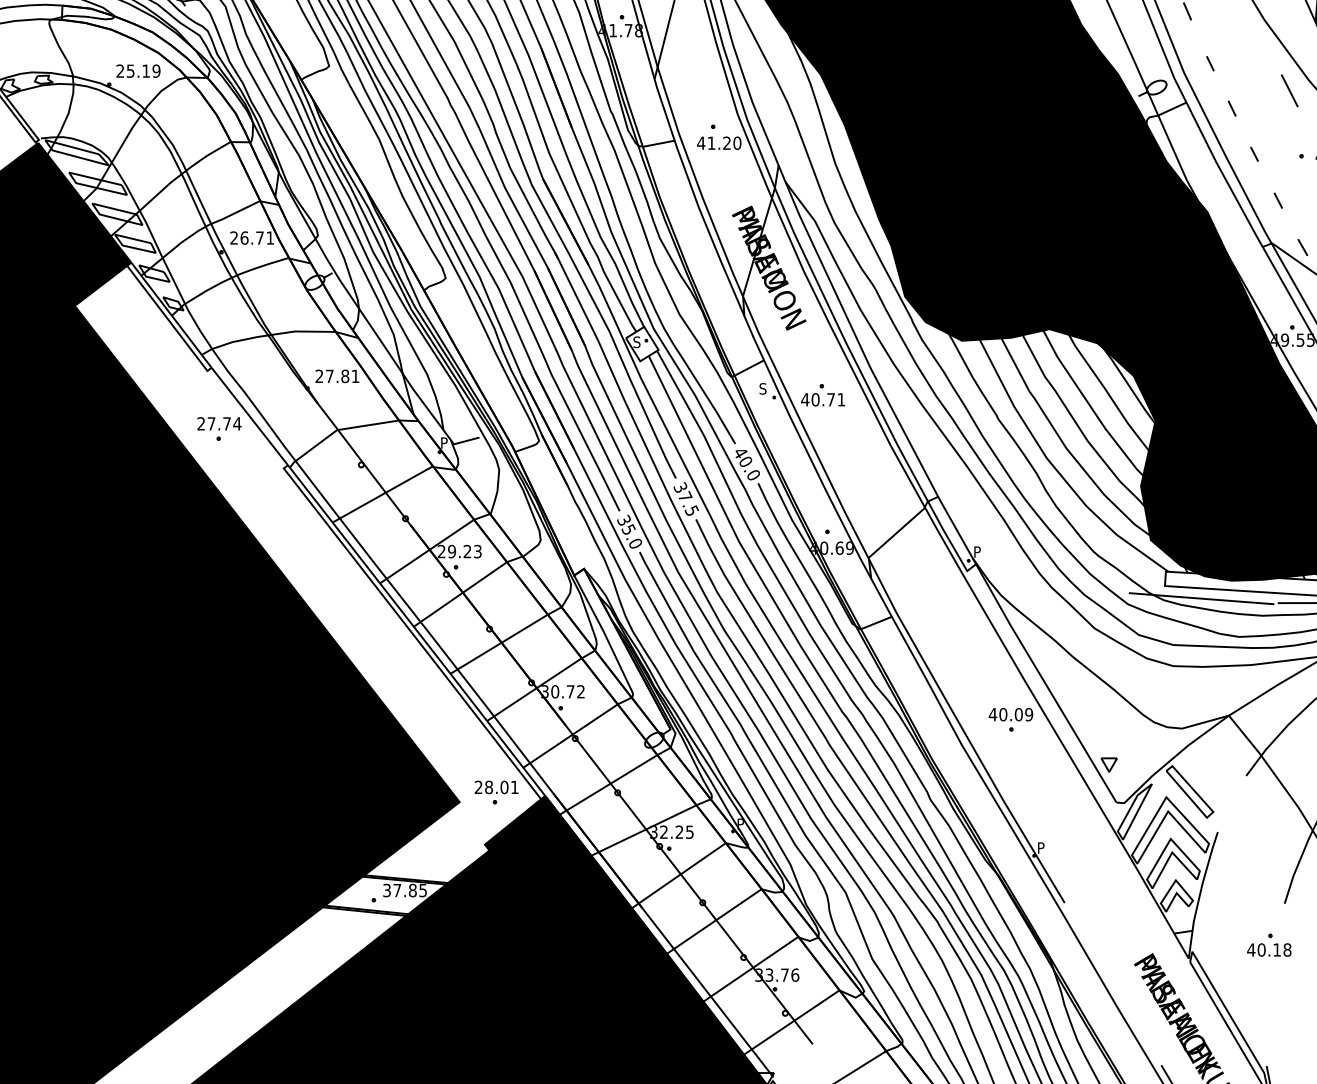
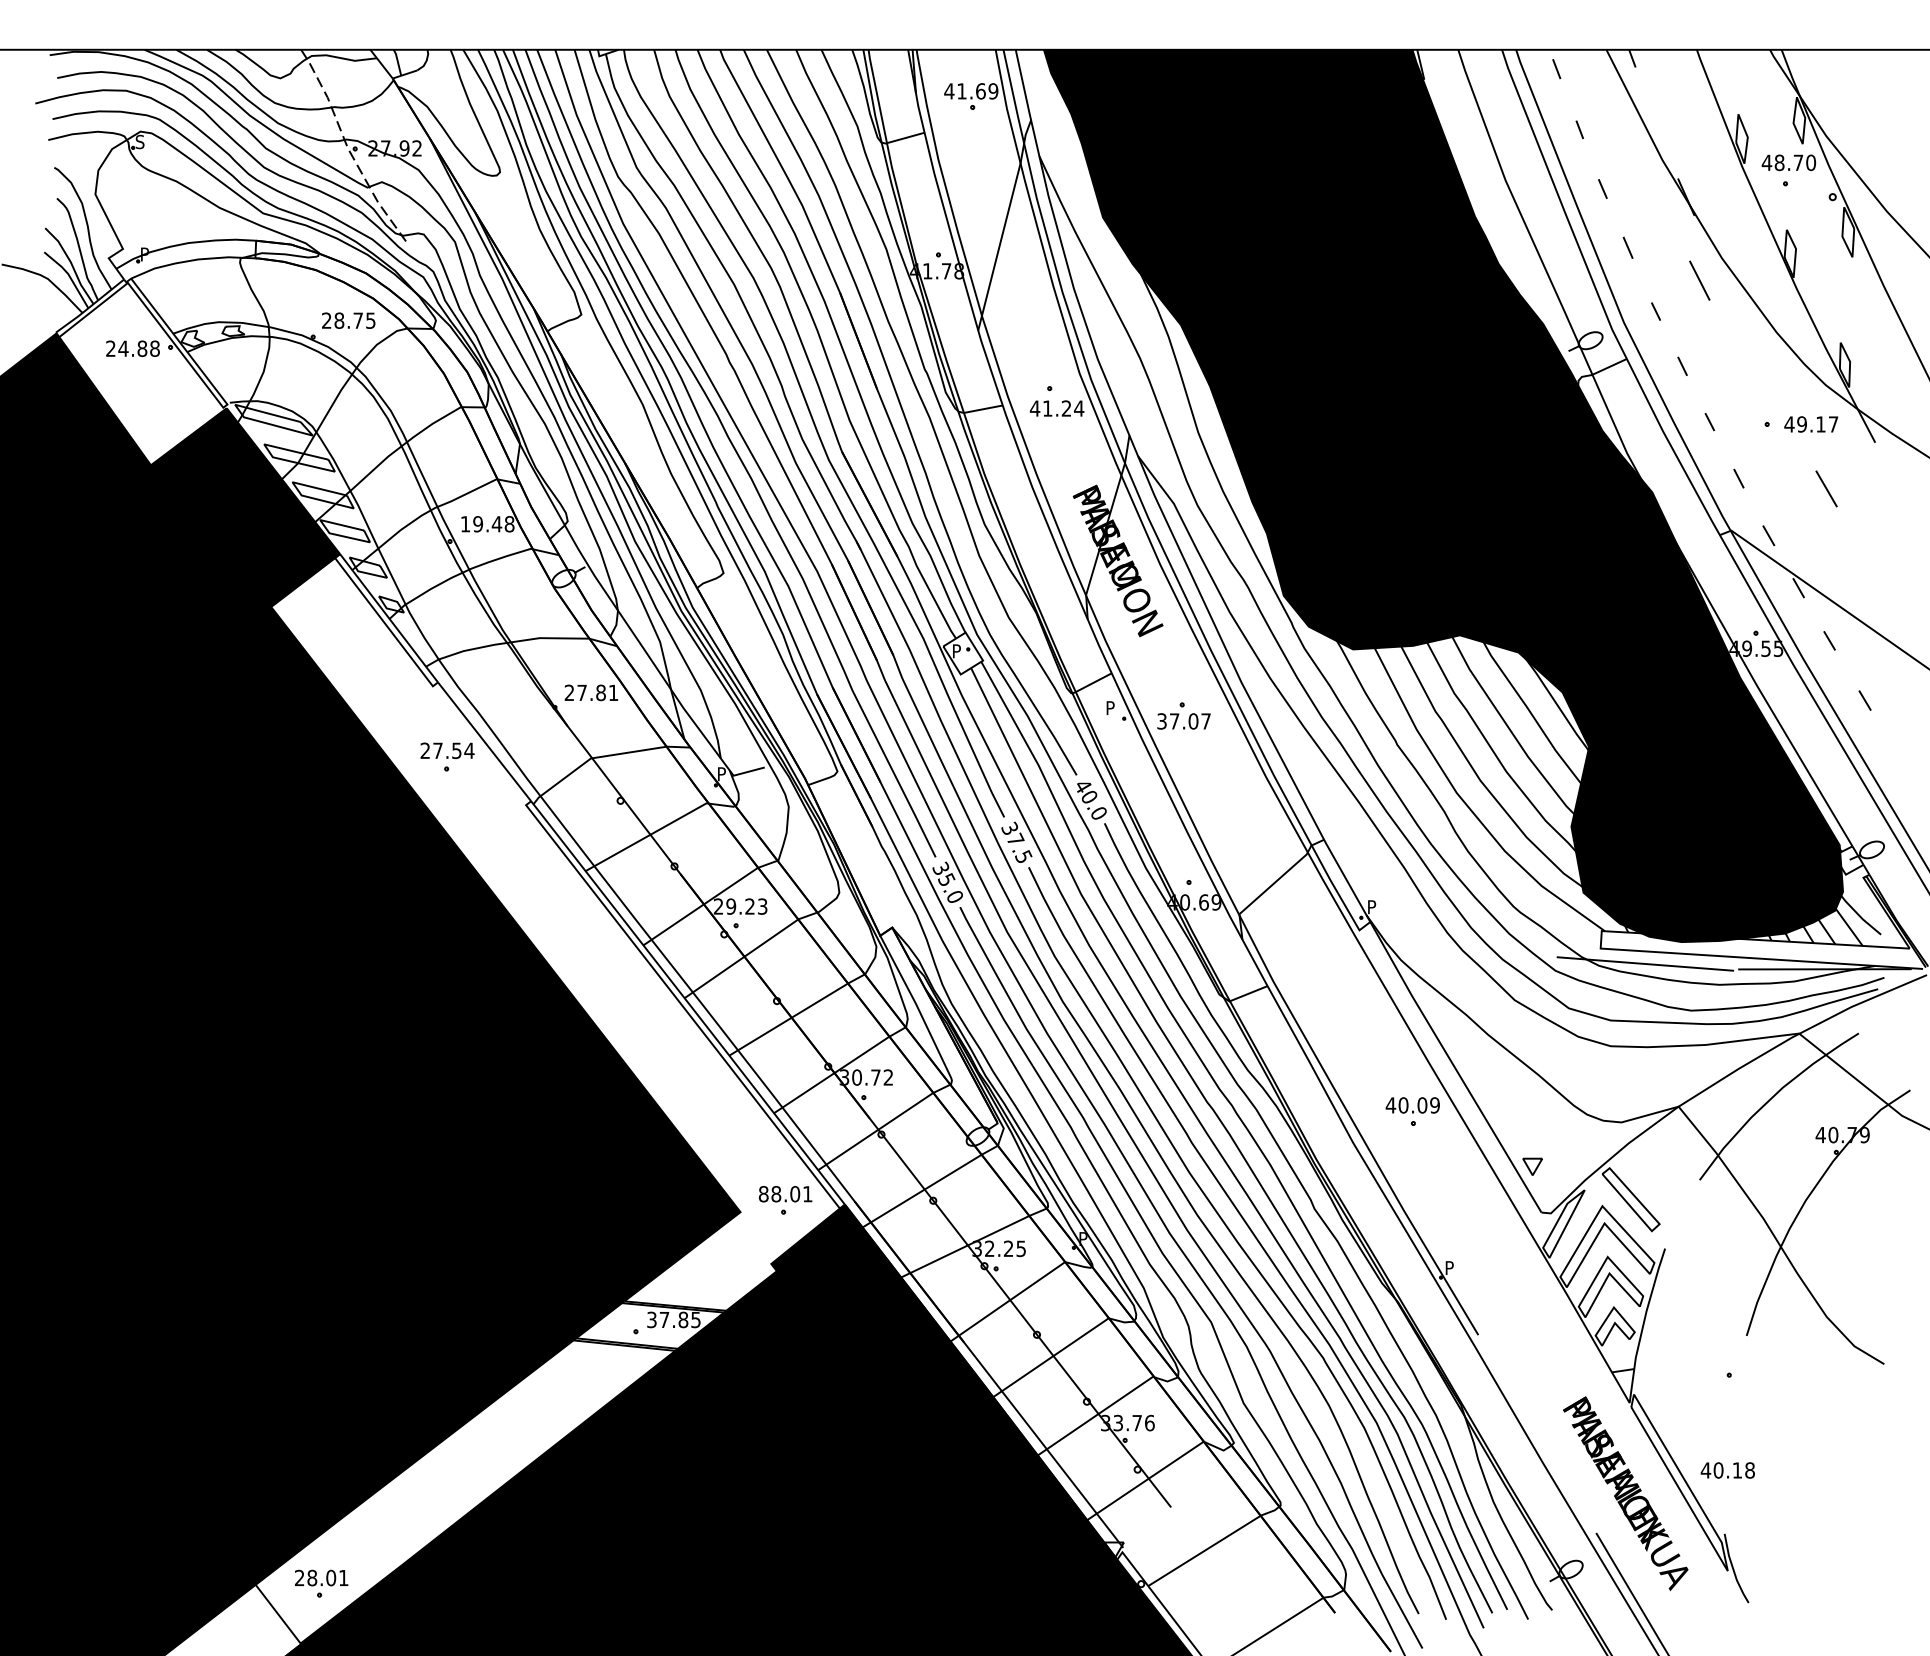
text: (143, 71) -> (354, 320), 25.19 -> 28.75
line: (1289, 90) -> (1699, 280), moved
text: (737, 143) -> (1079, 408), 41.20 -> 41.24
text: (252, 238) -> (487, 524), 26.71 -> 19.48
text: (636, 342) -> (956, 651), S -> P
text: (763, 389) -> (1110, 708), S -> P
text: (822, 399) -> (1183, 721), 40.71 -> 37.07
text: (226, 423) -> (456, 750), 27.74 -> 27.54
text: (478, 787) -> (763, 1194), 28.01 -> 88.01
text: (1268, 950) -> (1727, 1470), moved

